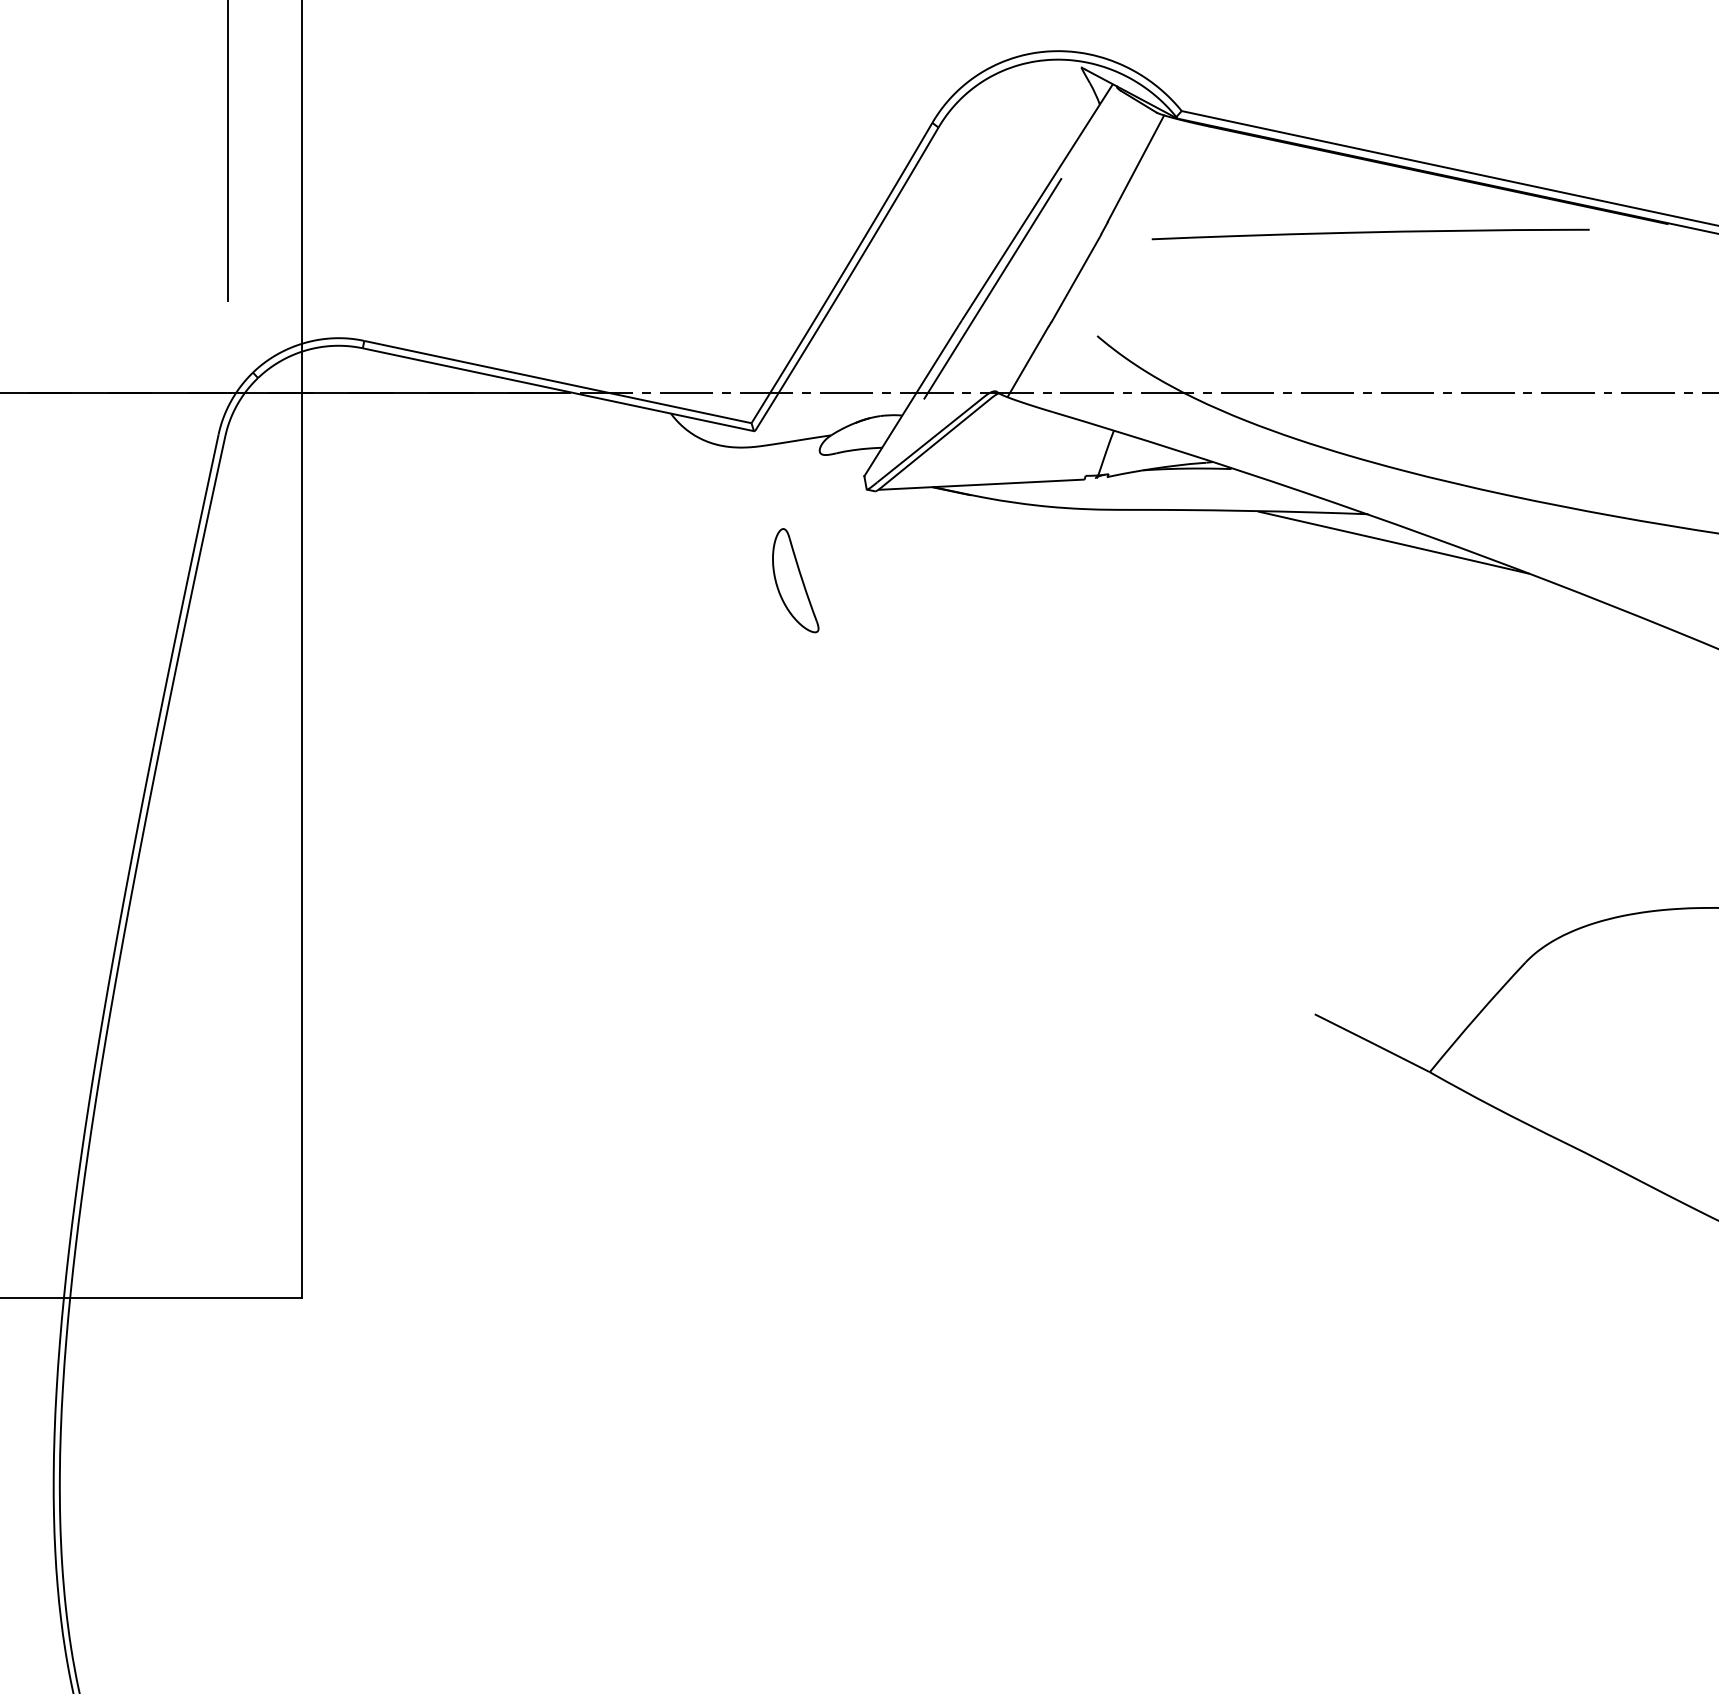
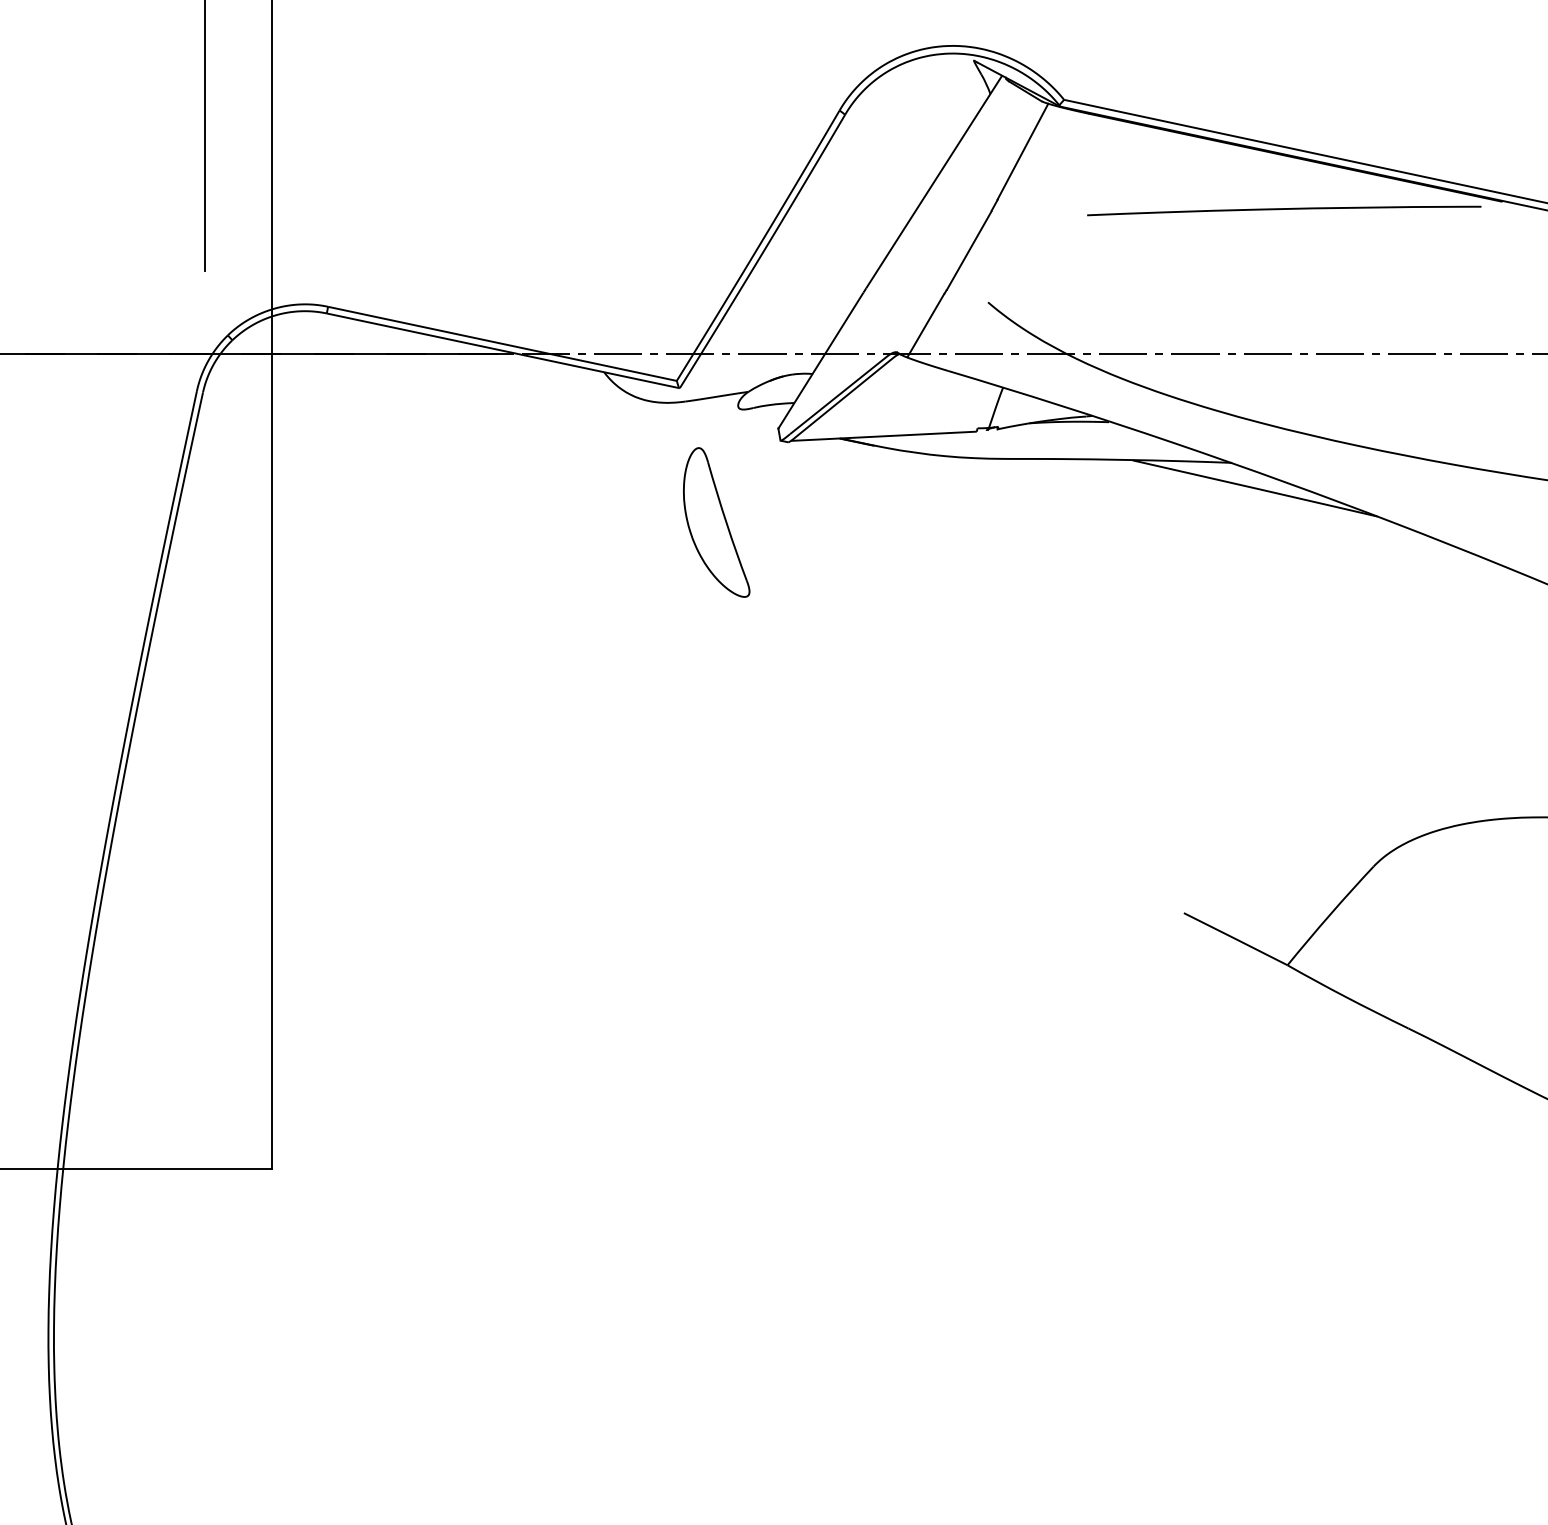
curve: (1370, 232) -> (1284, 209), moved
line: (992, 288) -> (893, 259), removed
part: (795, 580) -> (716, 522), size x1.6

